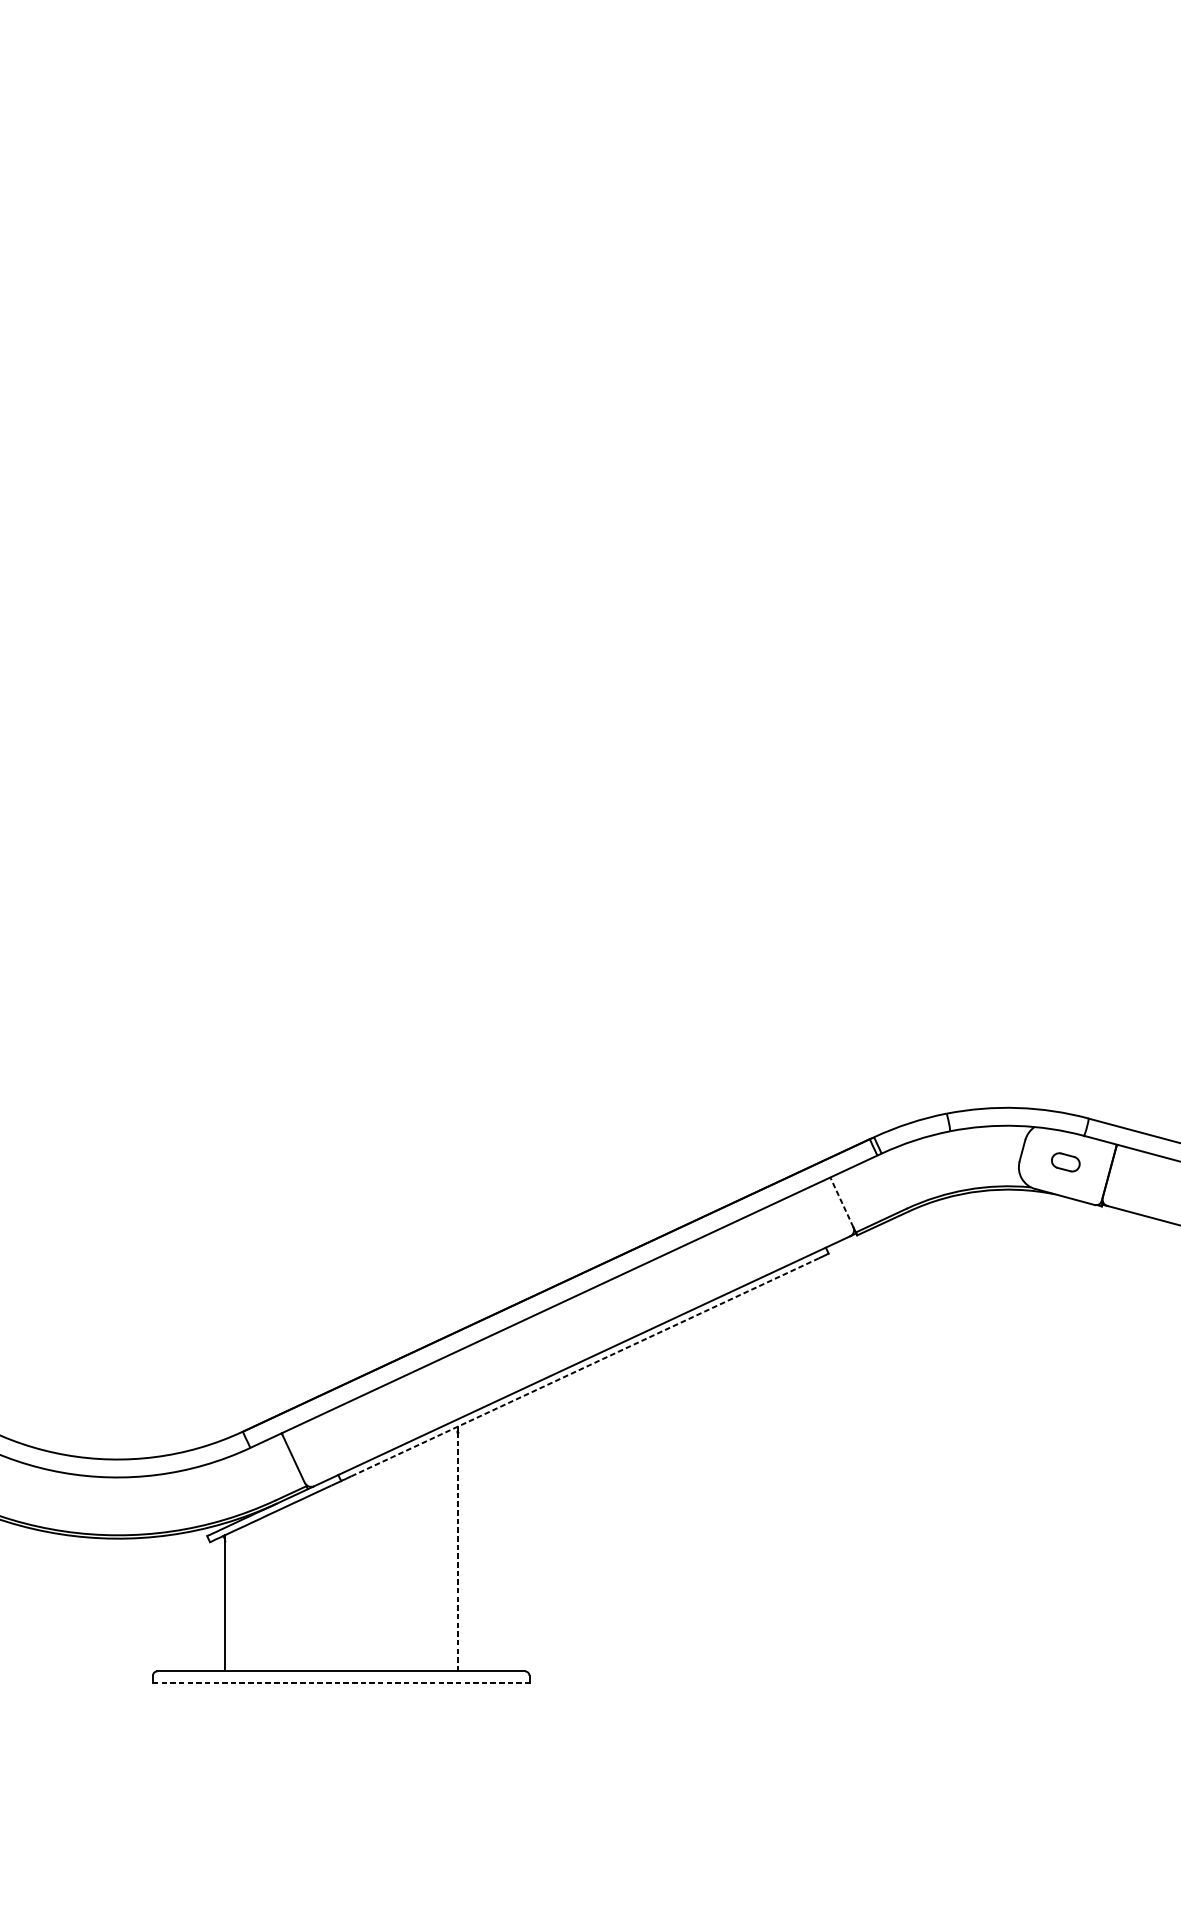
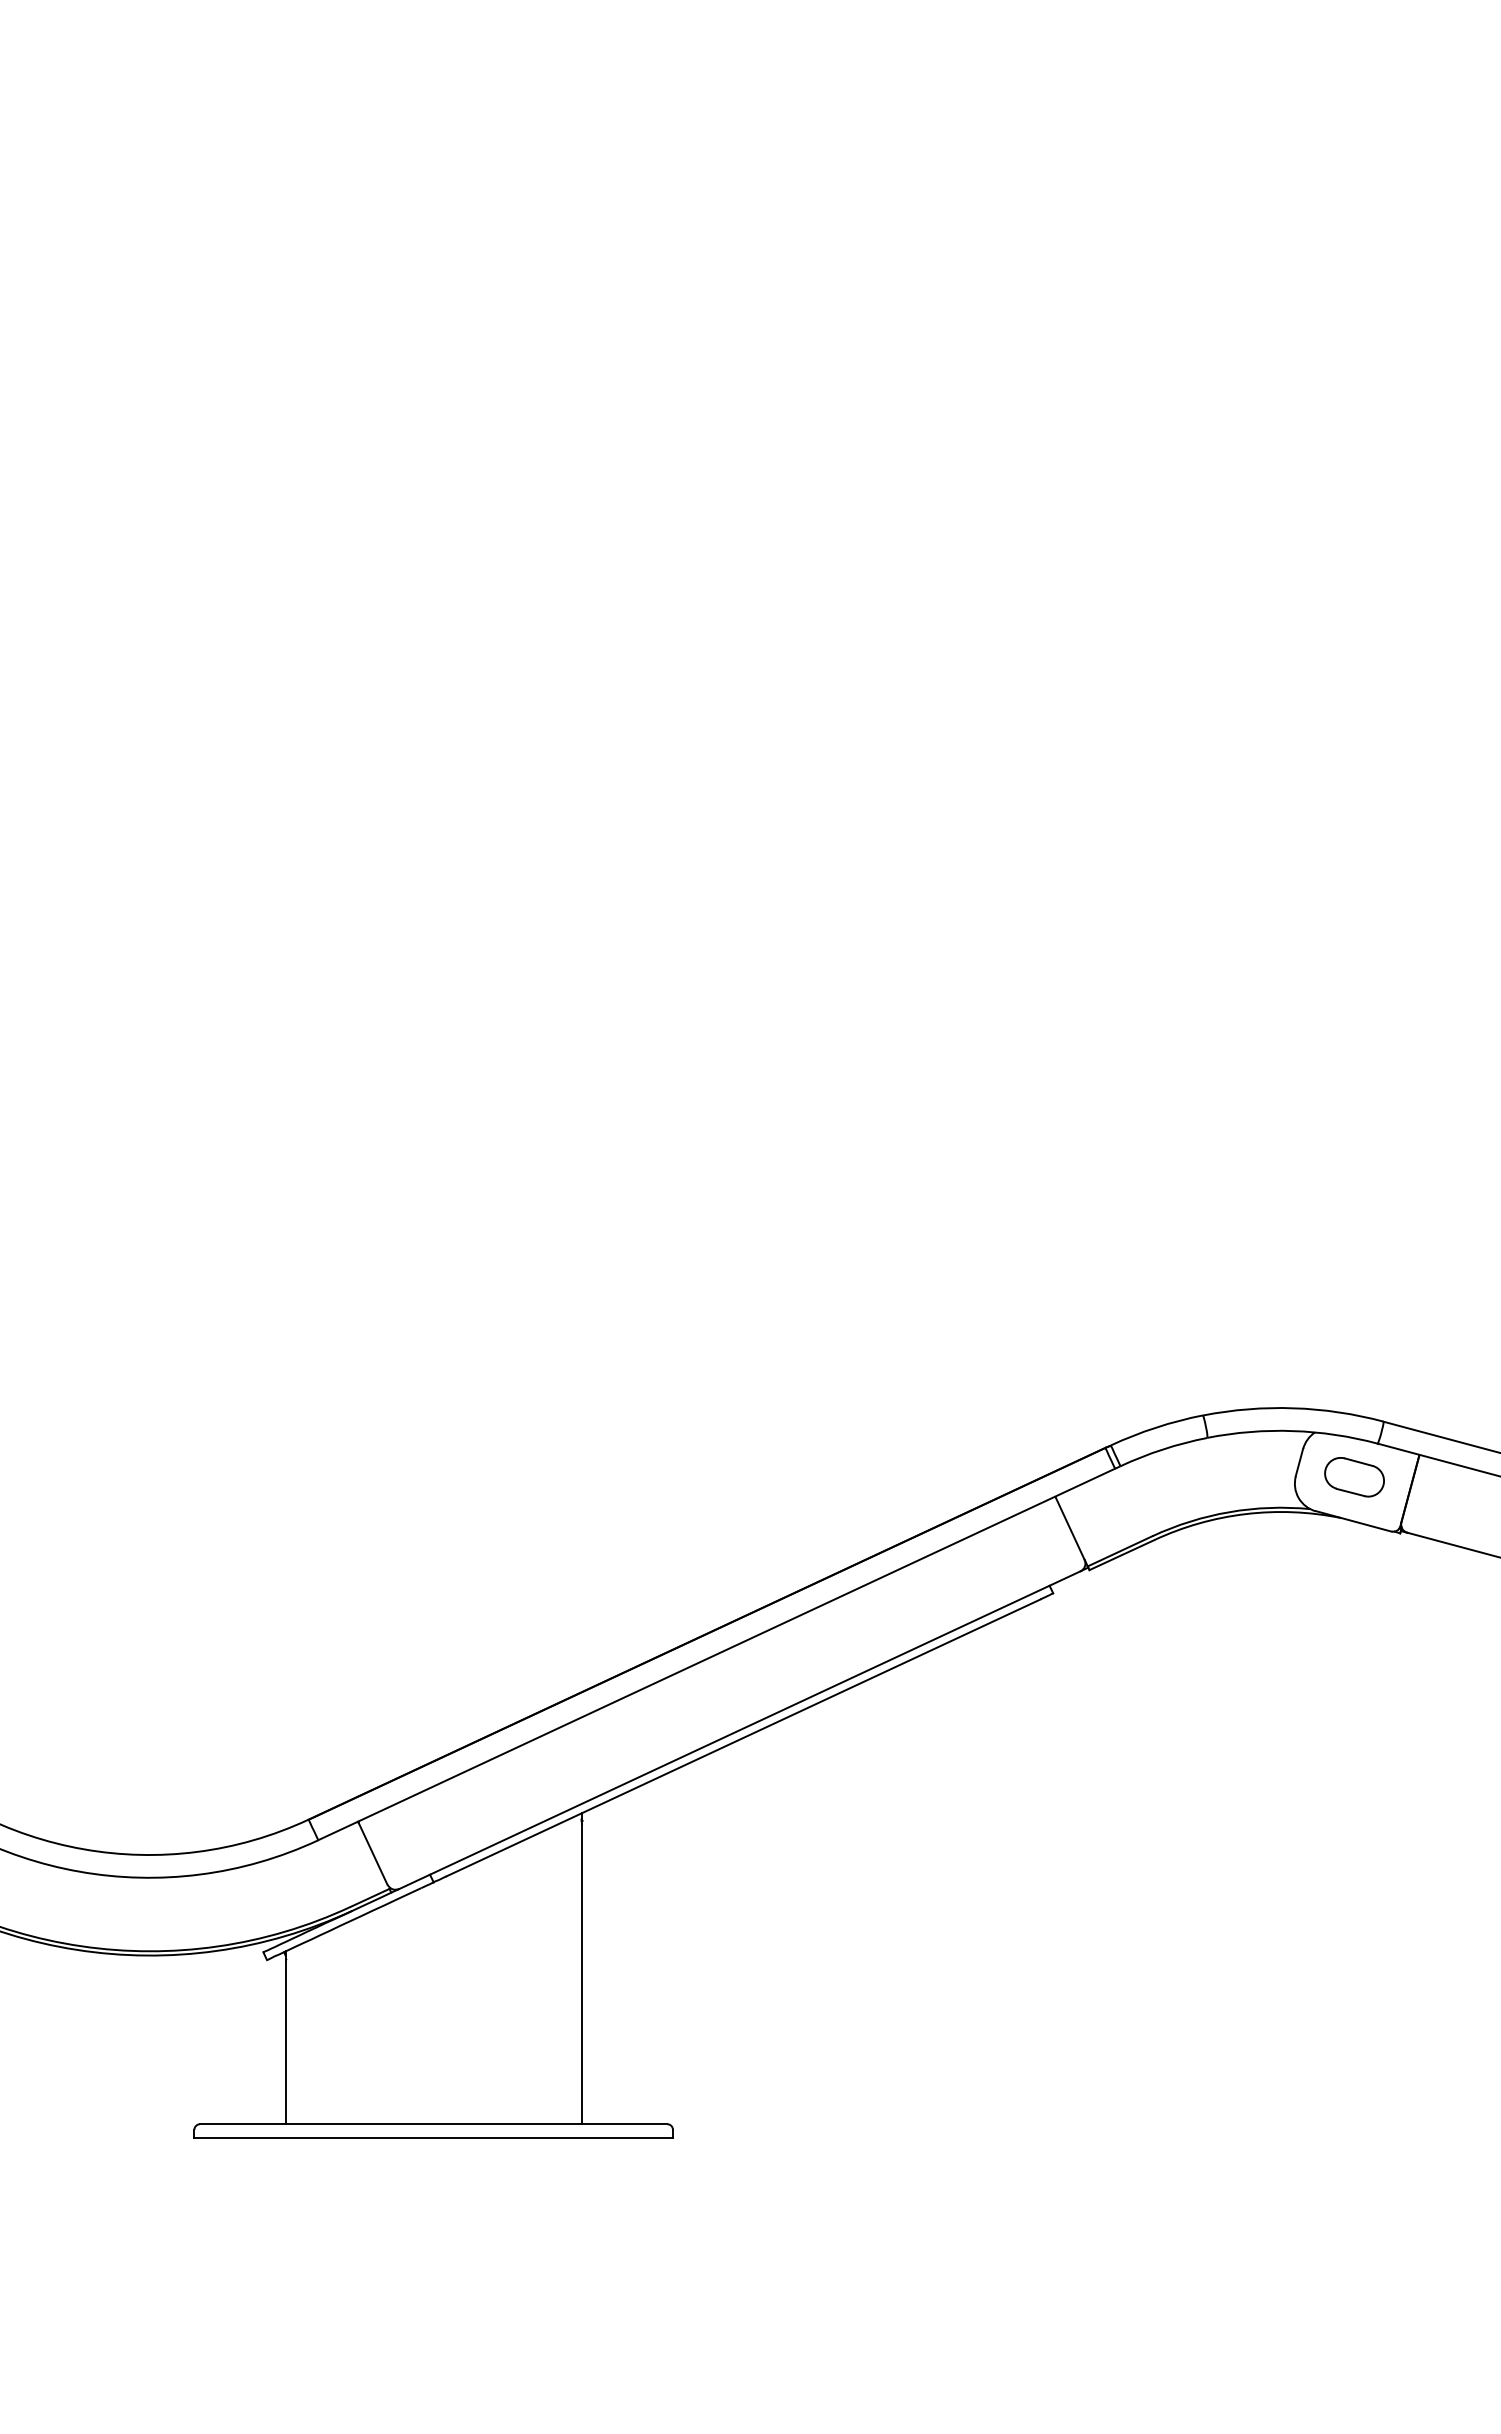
part: (1065, 1162) -> (1354, 1477), size x1.67
line: (842, 1202) -> (1070, 1528), dashed -> solid
line: (584, 1367) -> (743, 1737), dashed -> solid
line: (457, 1552) -> (581, 1973), dashed -> solid
line: (341, 1682) -> (434, 2138), dashed -> solid

